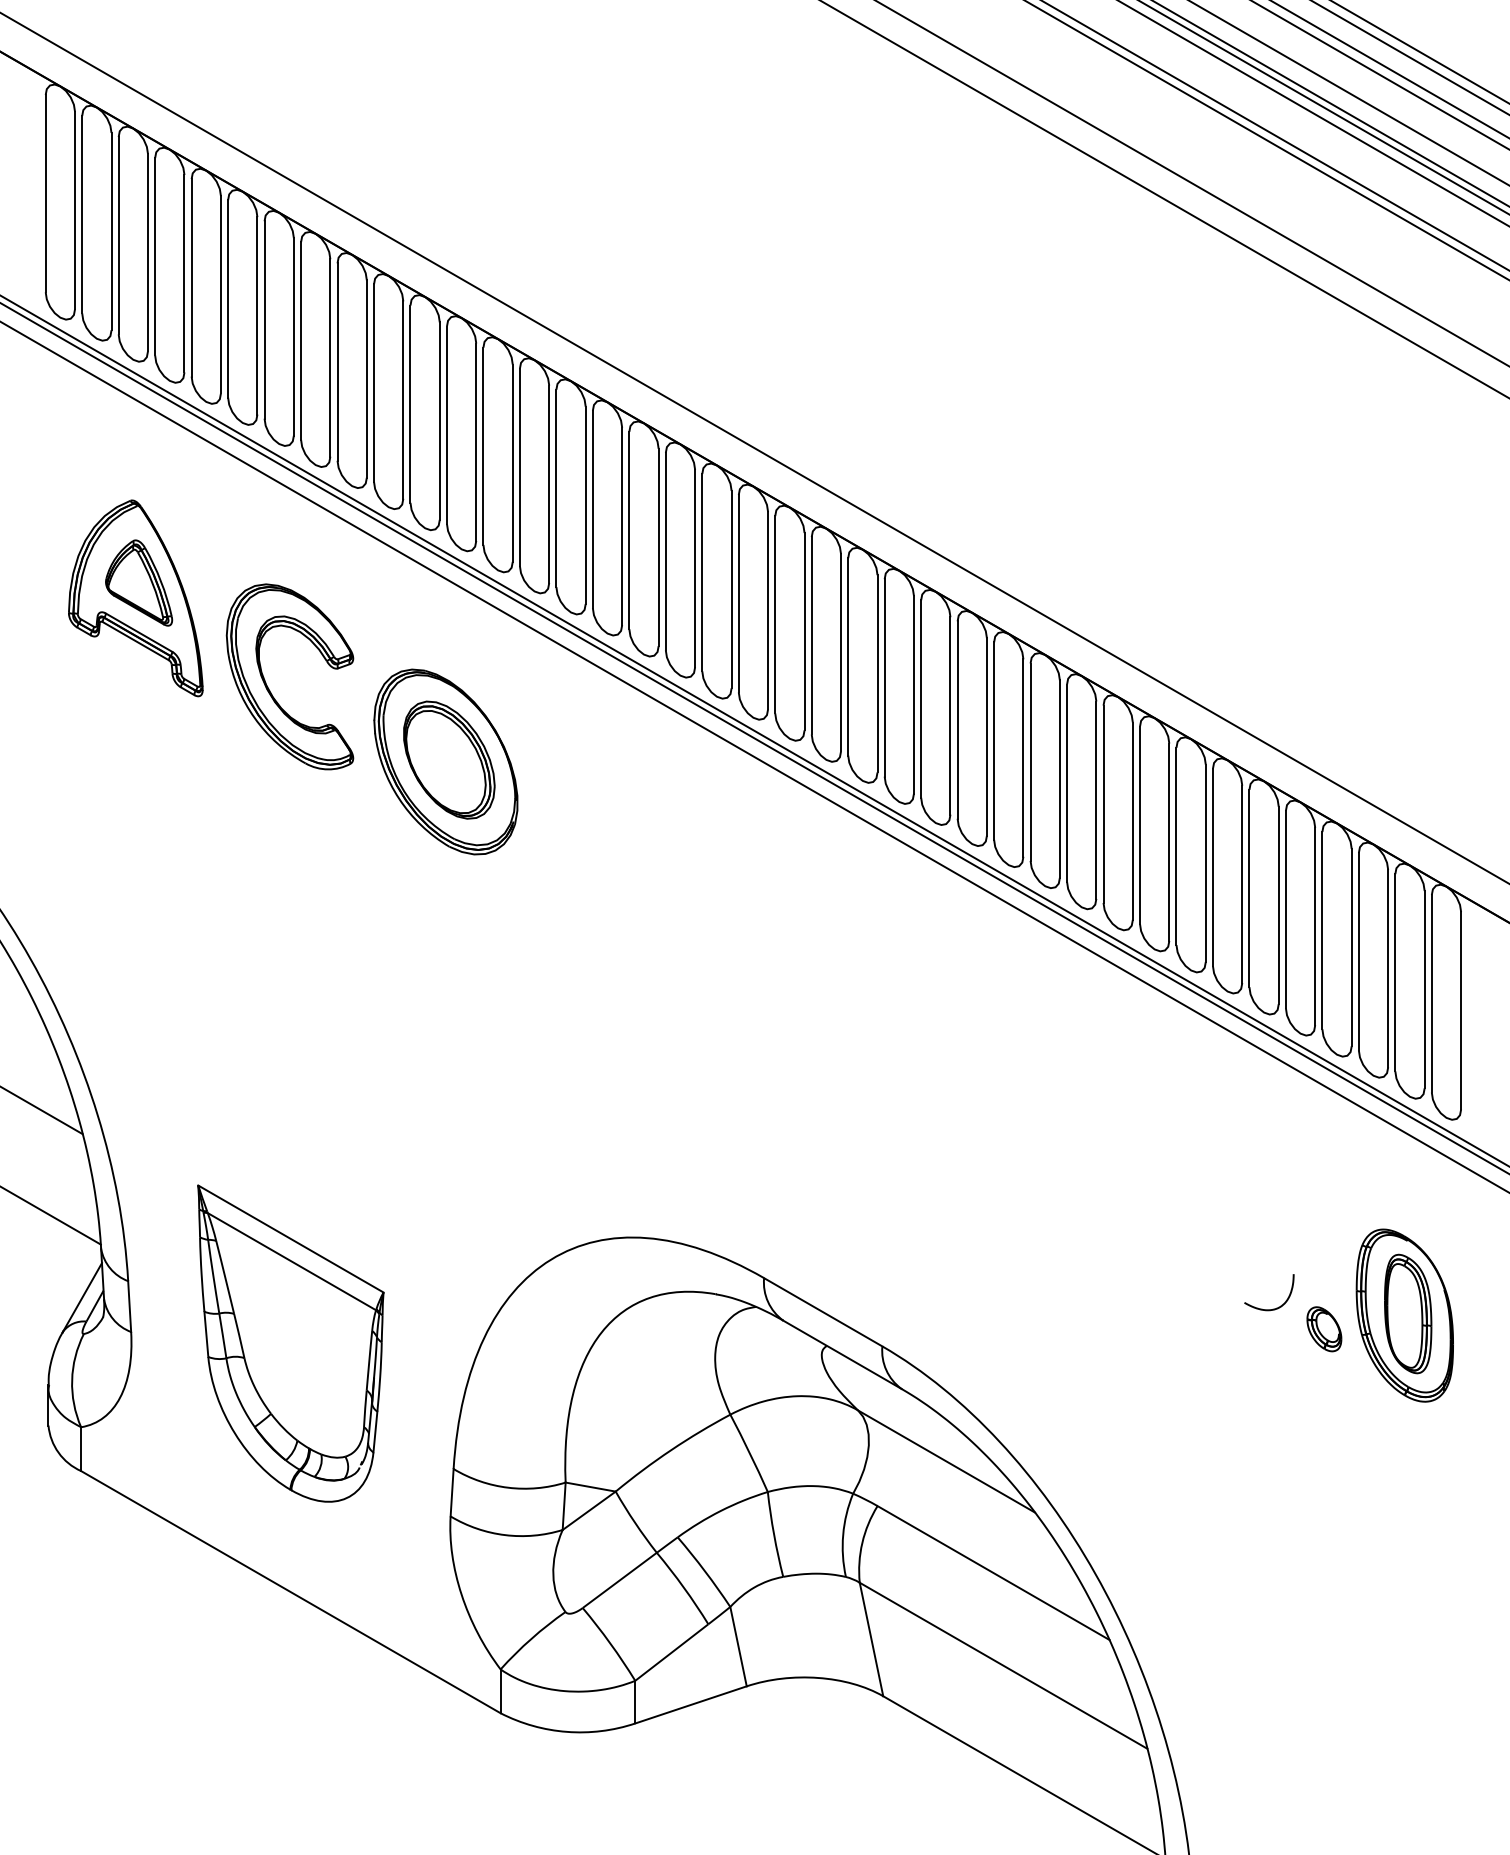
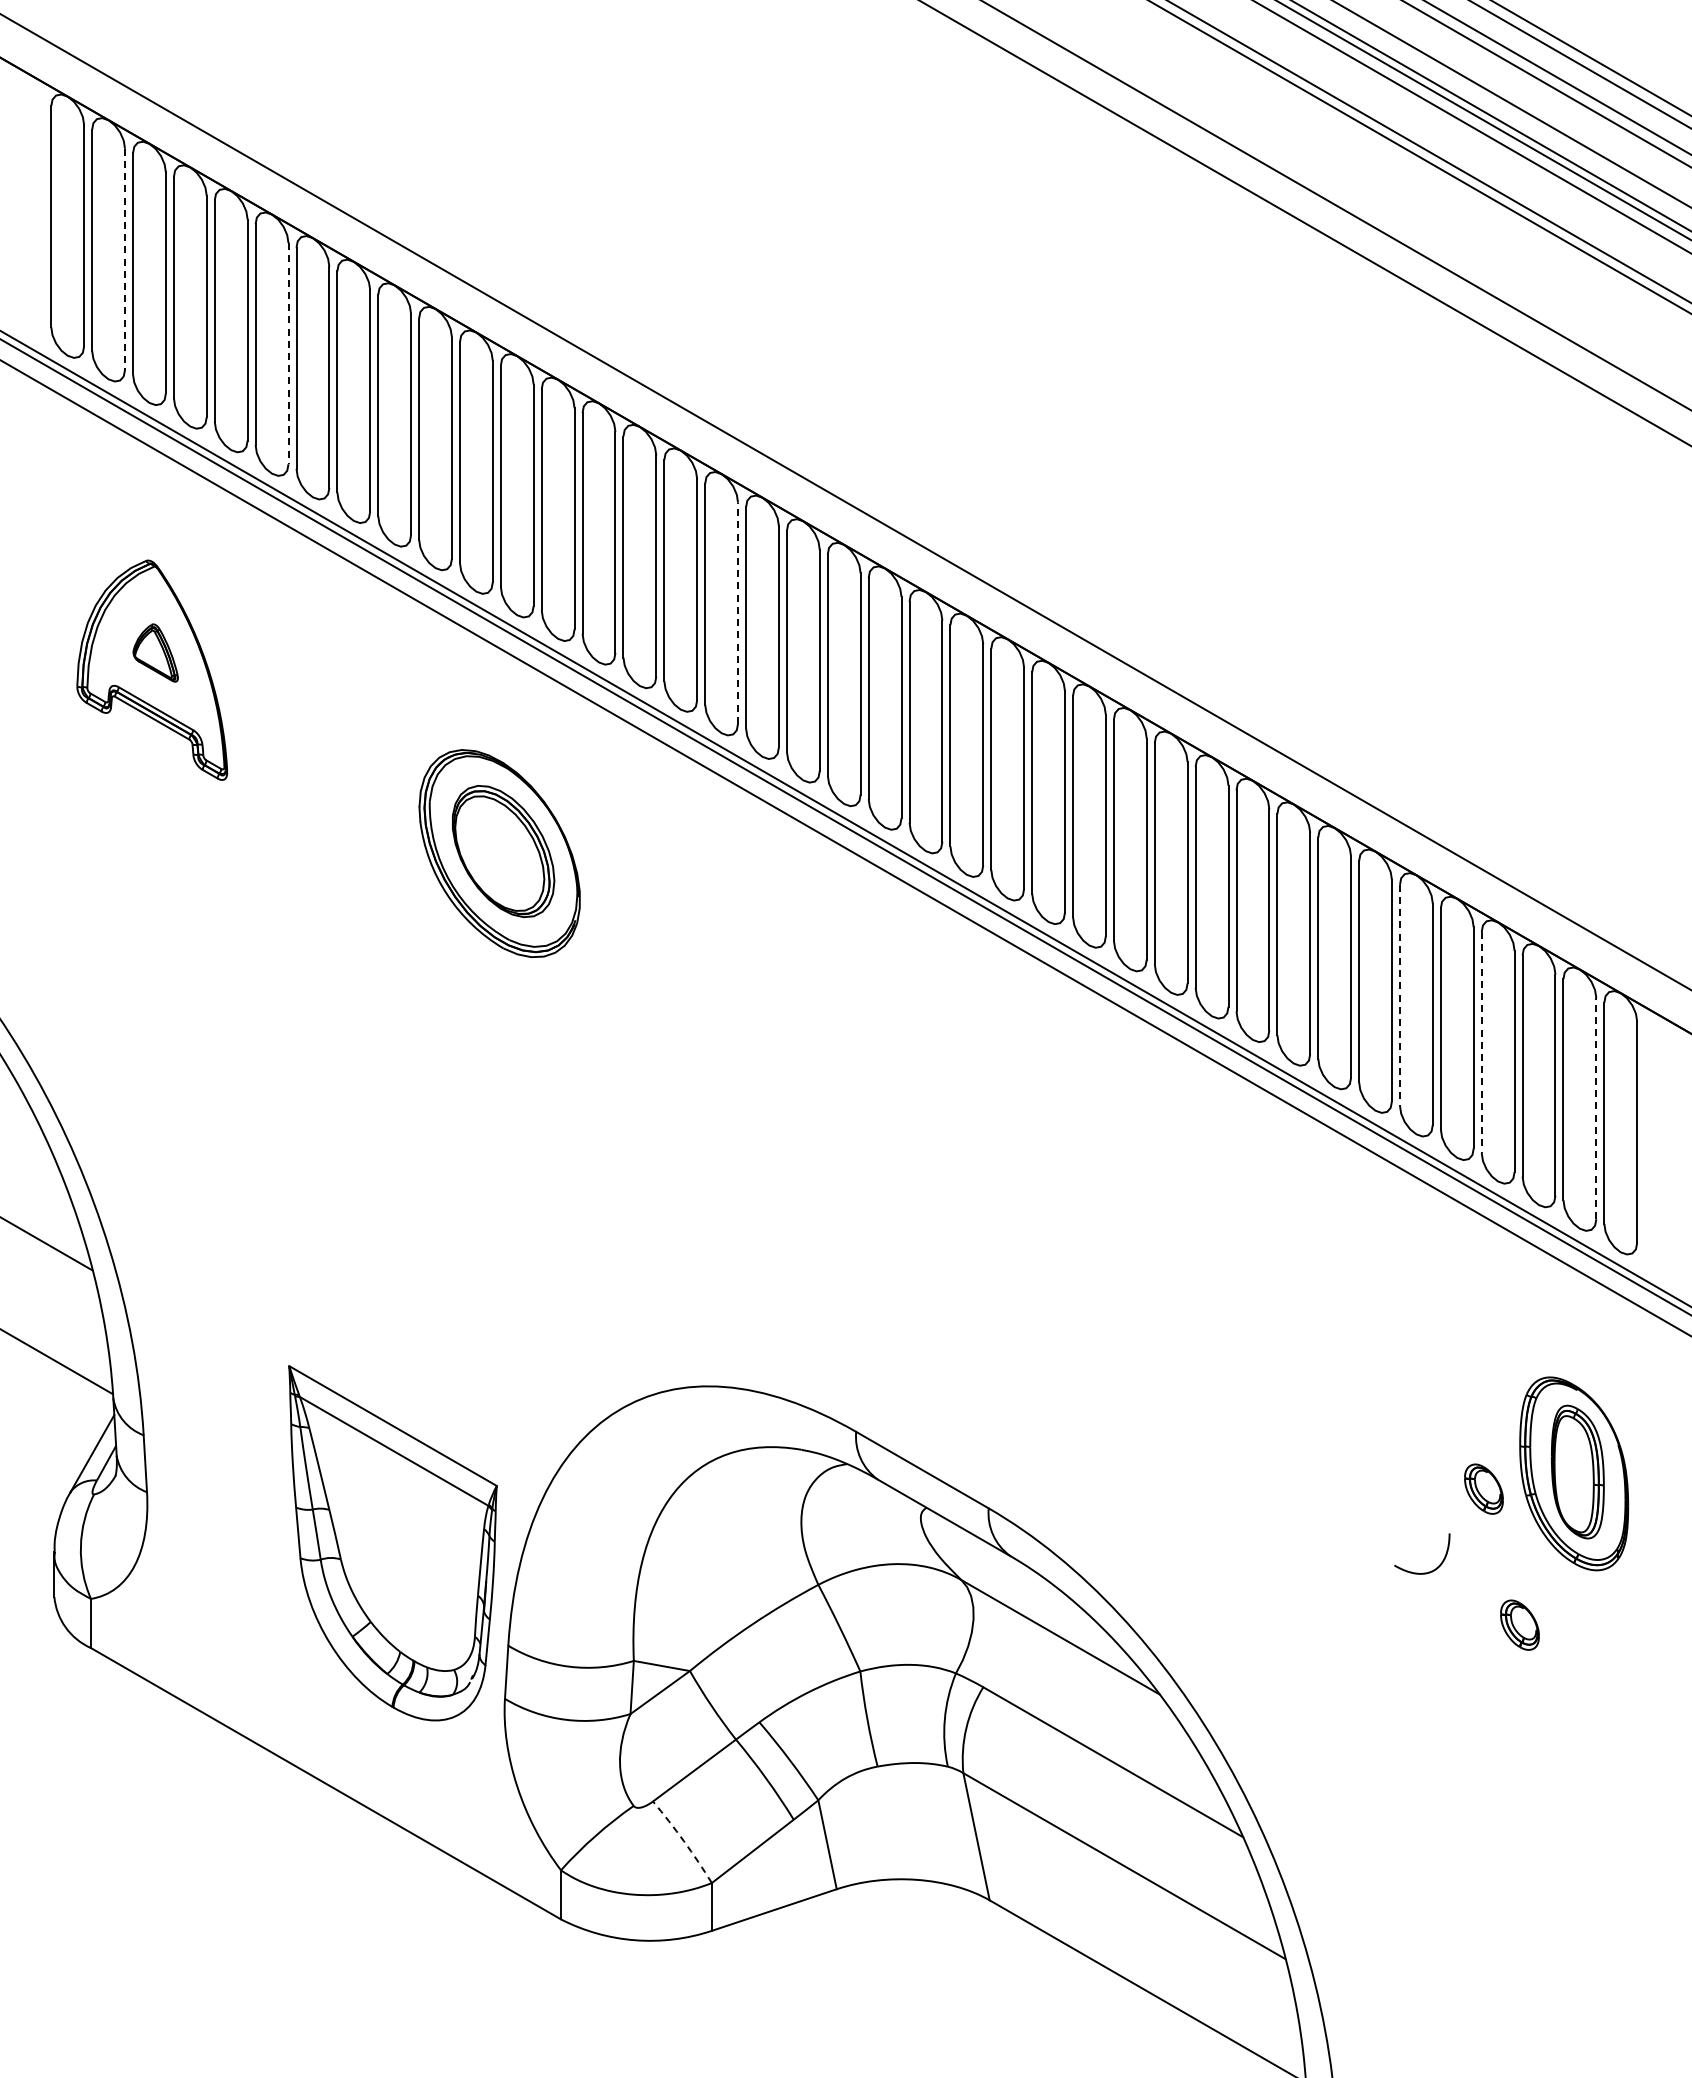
line: (111, 231) -> (125, 259), solid -> dashed
line: (257, 315) -> (288, 353), solid -> dashed
line: (659, 547) -> (738, 613), solid -> dashed
part: (138, 582) -> (155, 652), size x0.6
part: (269, 687) -> (301, 770), removed
line: (1248, 888) -> (1399, 995), solid -> dashed
line: (1322, 930) -> (1481, 1042), solid -> dashed
line: (1424, 989) -> (1596, 1108), solid -> dashed
curve: (1274, 1308) -> (1428, 1571), moved
part: (290, 1343) -> (392, 1543), moved
part: (1356, 1450) -> (1519, 1624), added
arc: (609, 1643) -> (683, 1841), solid -> dashed

